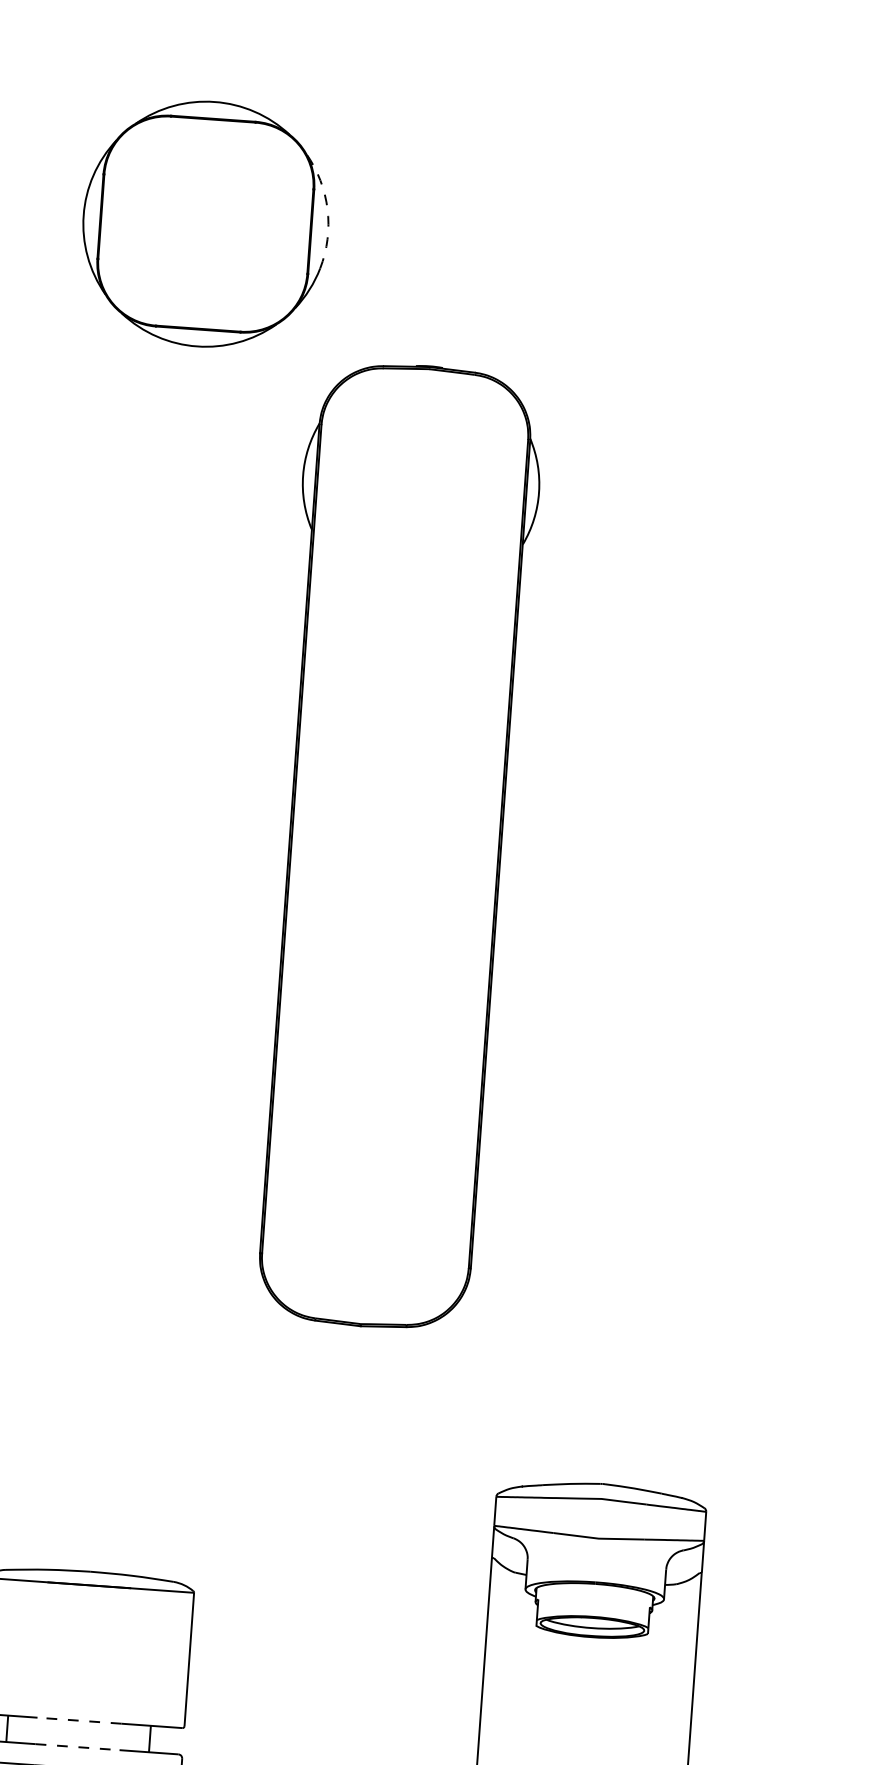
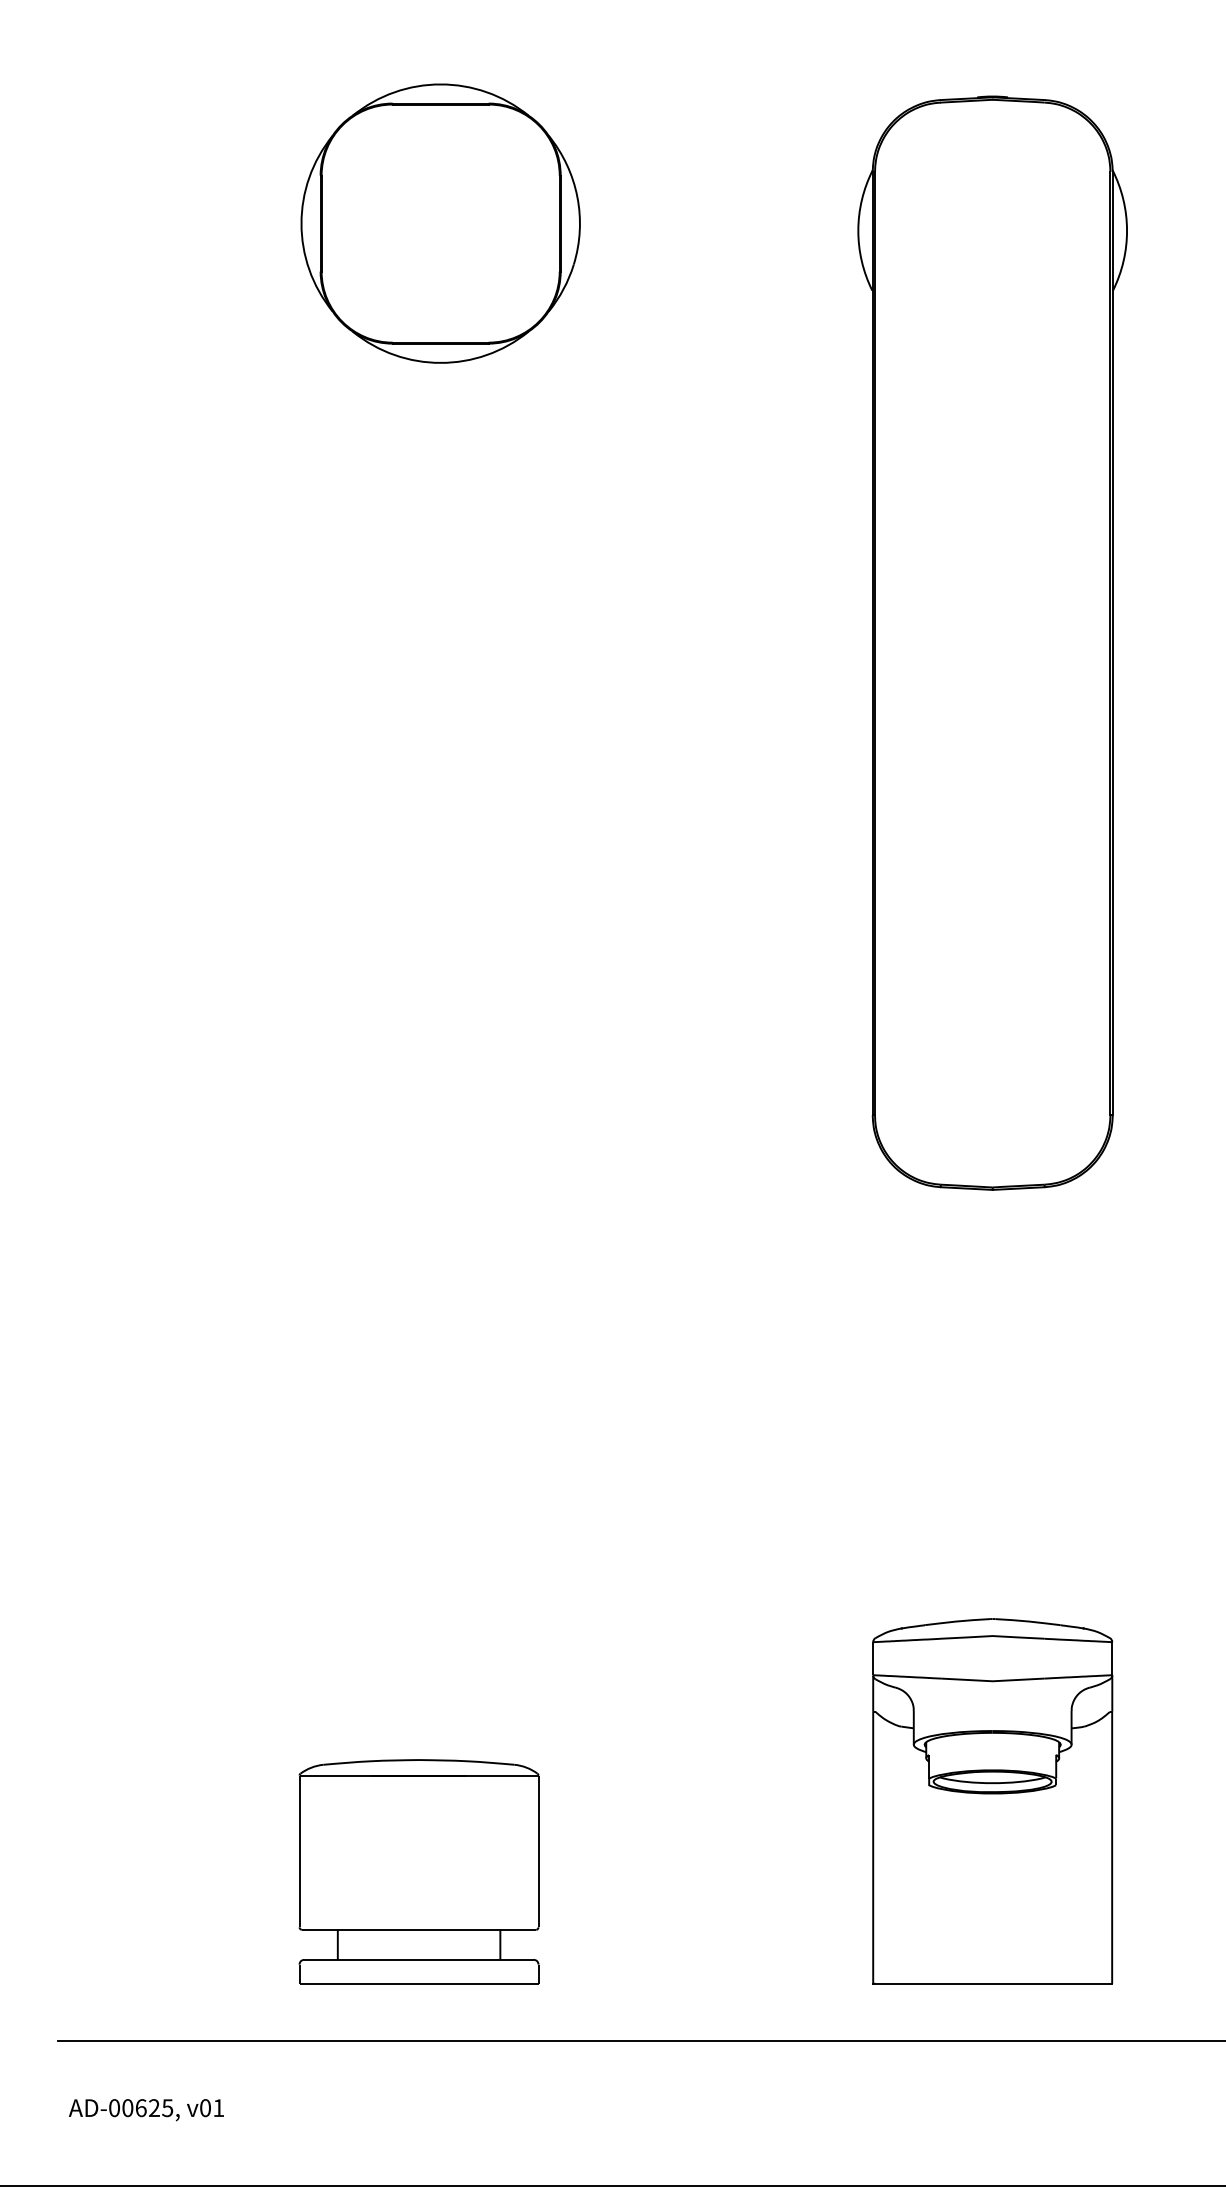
arc: (327, 209) -> (577, 197), dashed -> solid
part: (395, 845) -> (992, 642), moved
line: (79, 1720) -> (419, 1929), dashed -> solid
line: (78, 1746) -> (419, 1959), dashed -> solid

